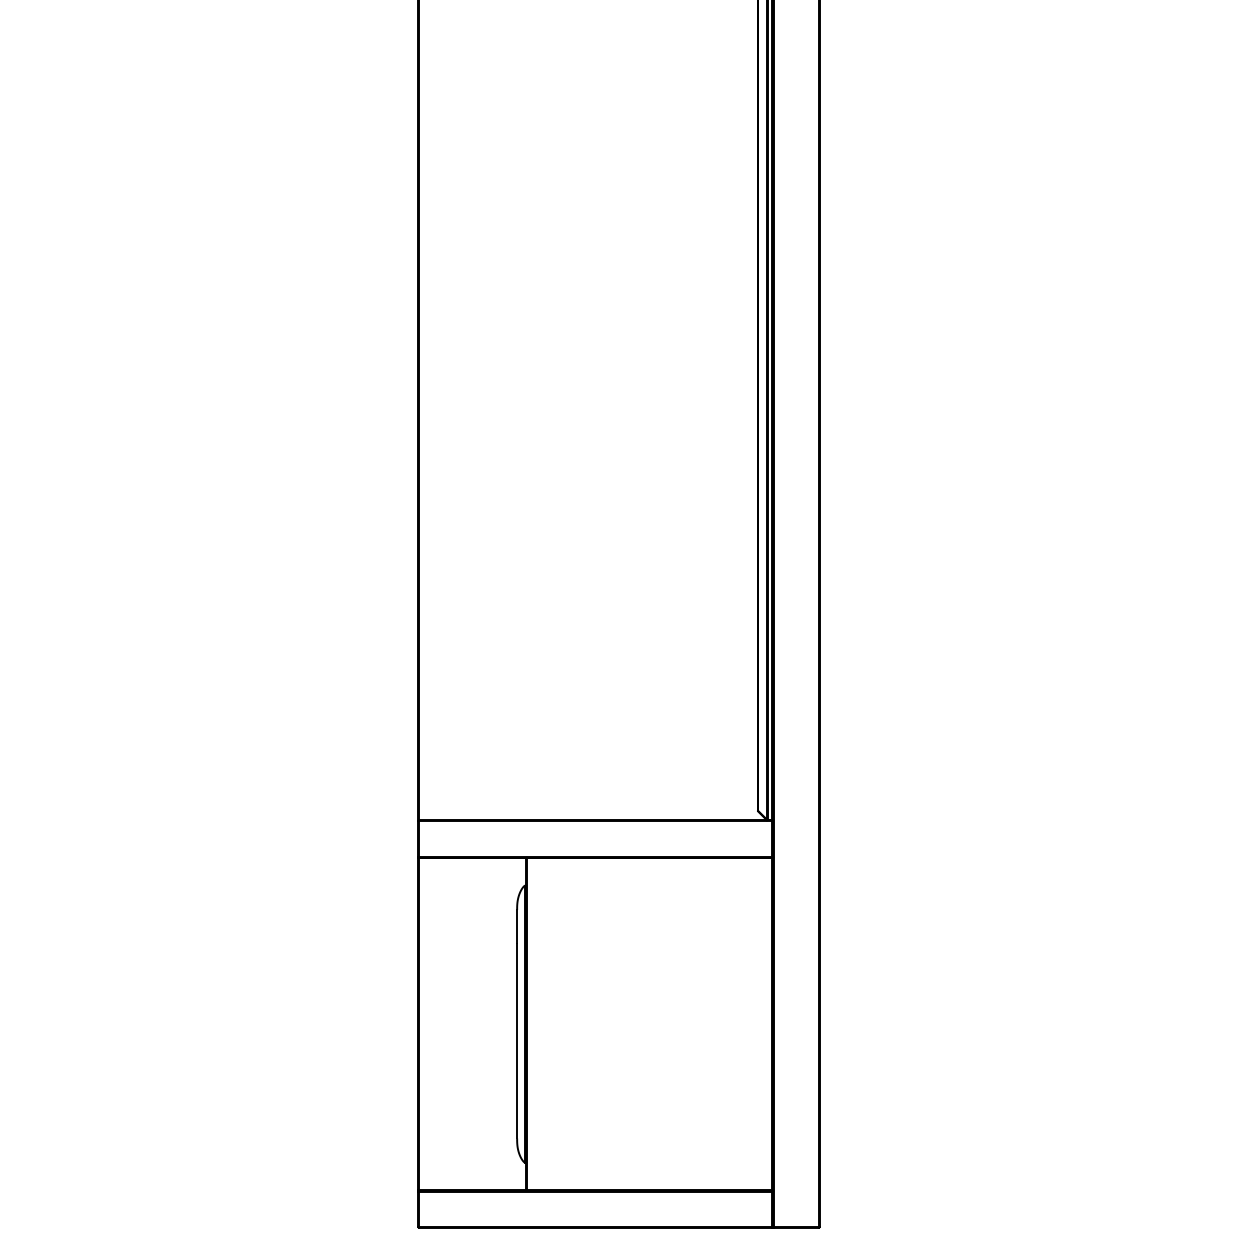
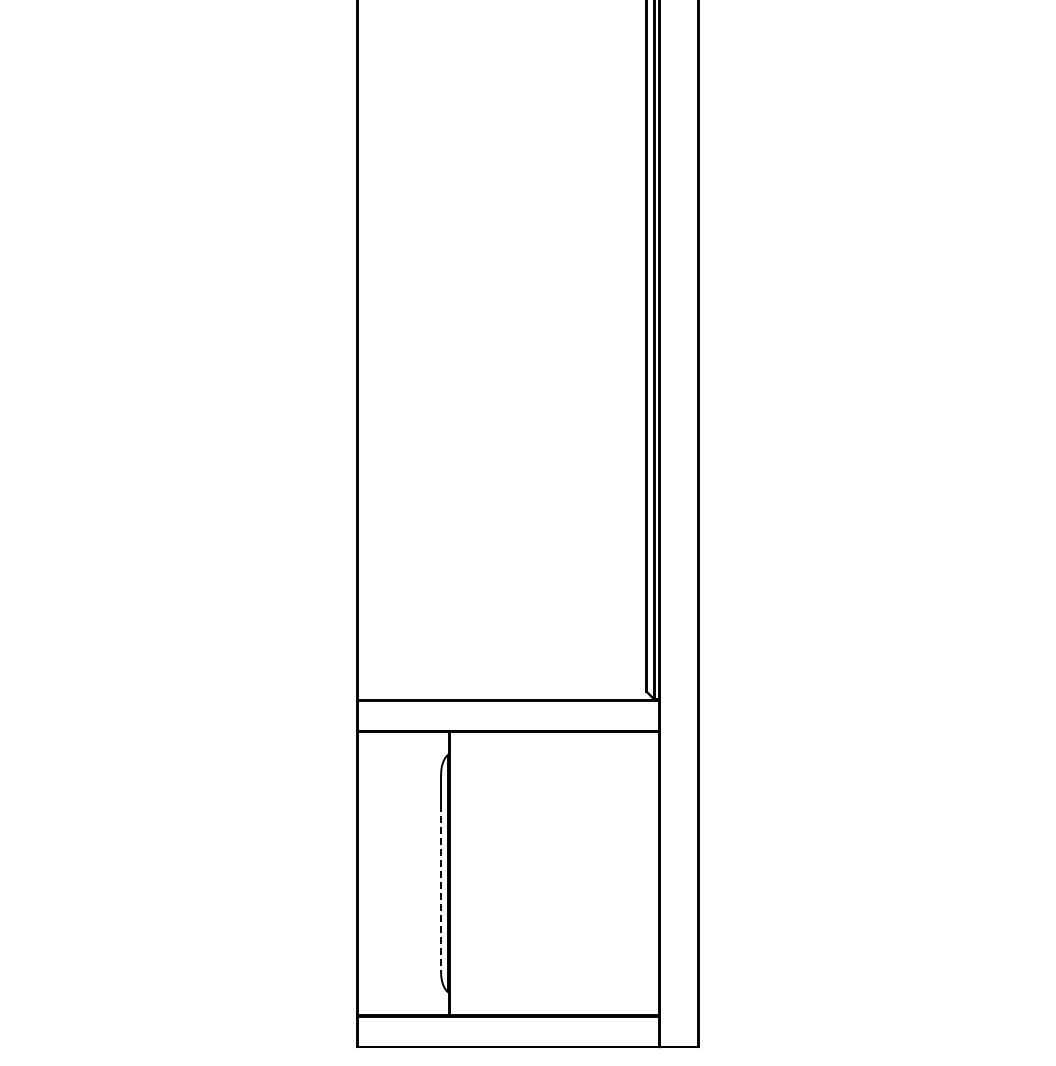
line: (517, 1041) -> (441, 888), solid -> dashed

